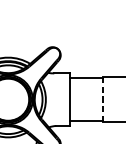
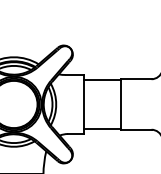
line: (103, 99) -> (120, 104), dashed -> solid

